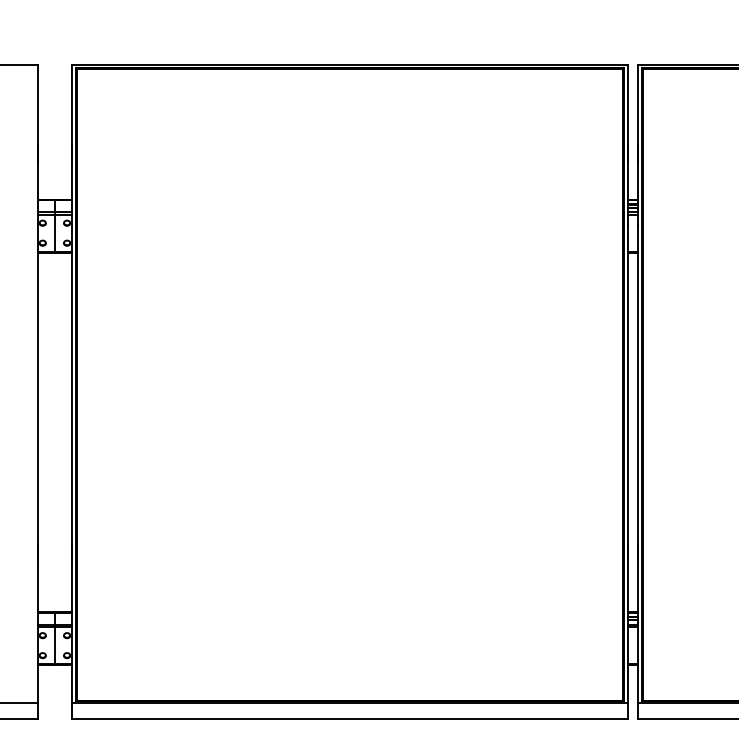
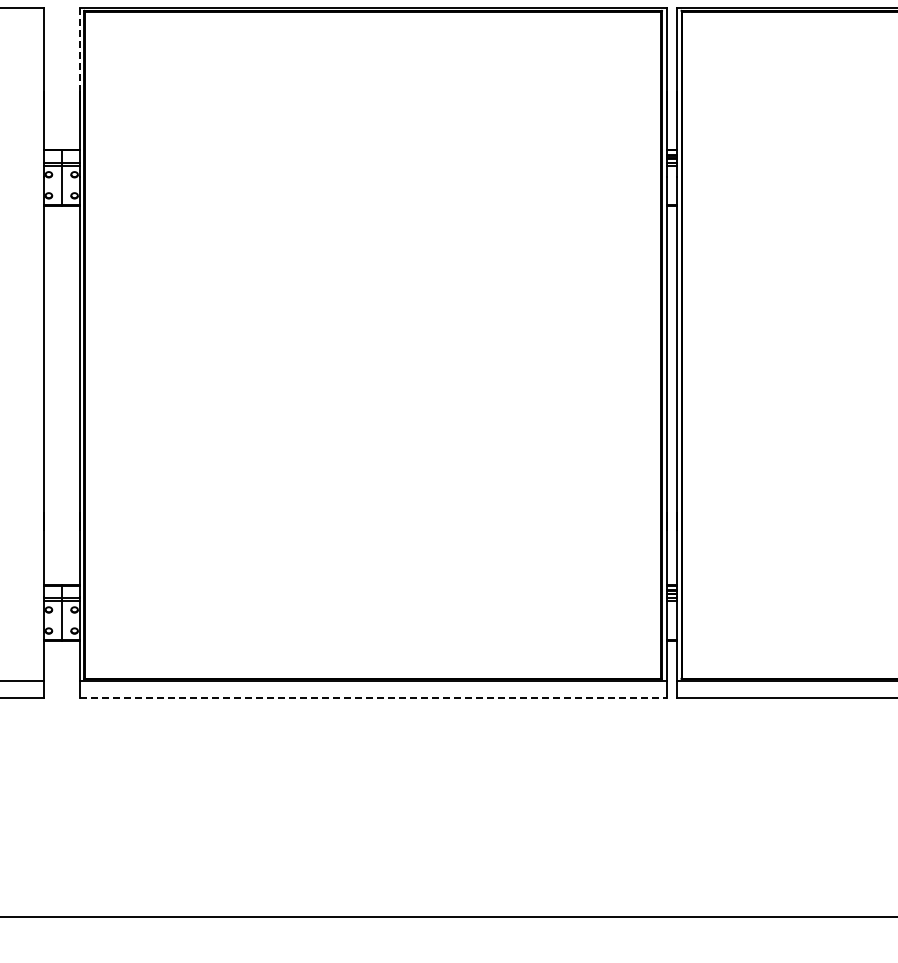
line: (71, 105) -> (79, 50), solid -> dashed
line: (350, 719) -> (373, 698), solid -> dashed

